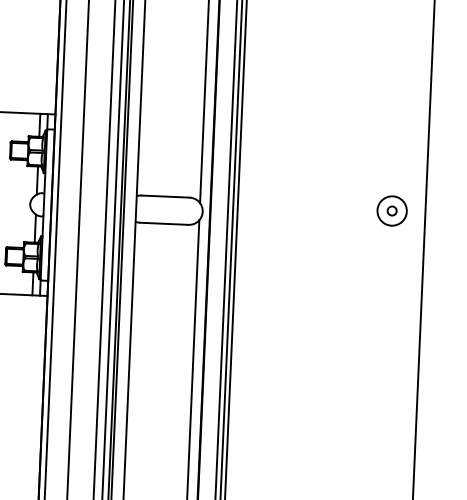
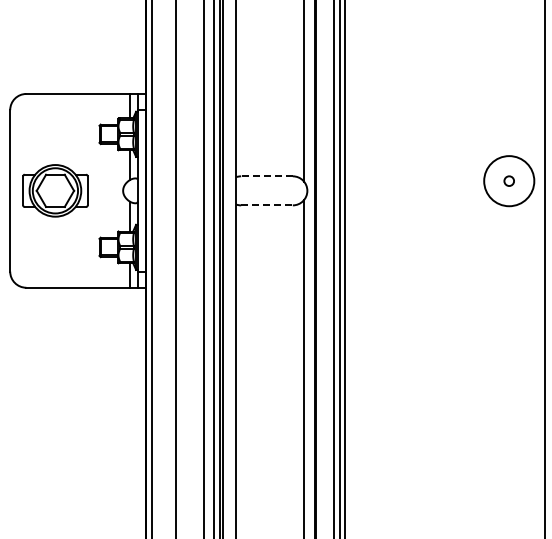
line: (165, 196) -> (267, 176), solid -> dashed
circle: (391, 210) -> (508, 180), size x1.6
line: (164, 223) -> (267, 205), solid -> dashed

